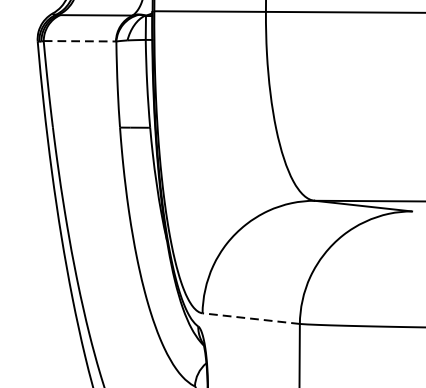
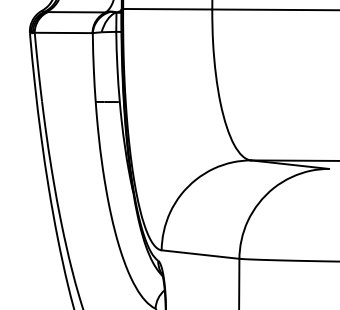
line: (79, 40) -> (63, 32), dashed -> solid
line: (251, 318) -> (200, 254), dashed -> solid

